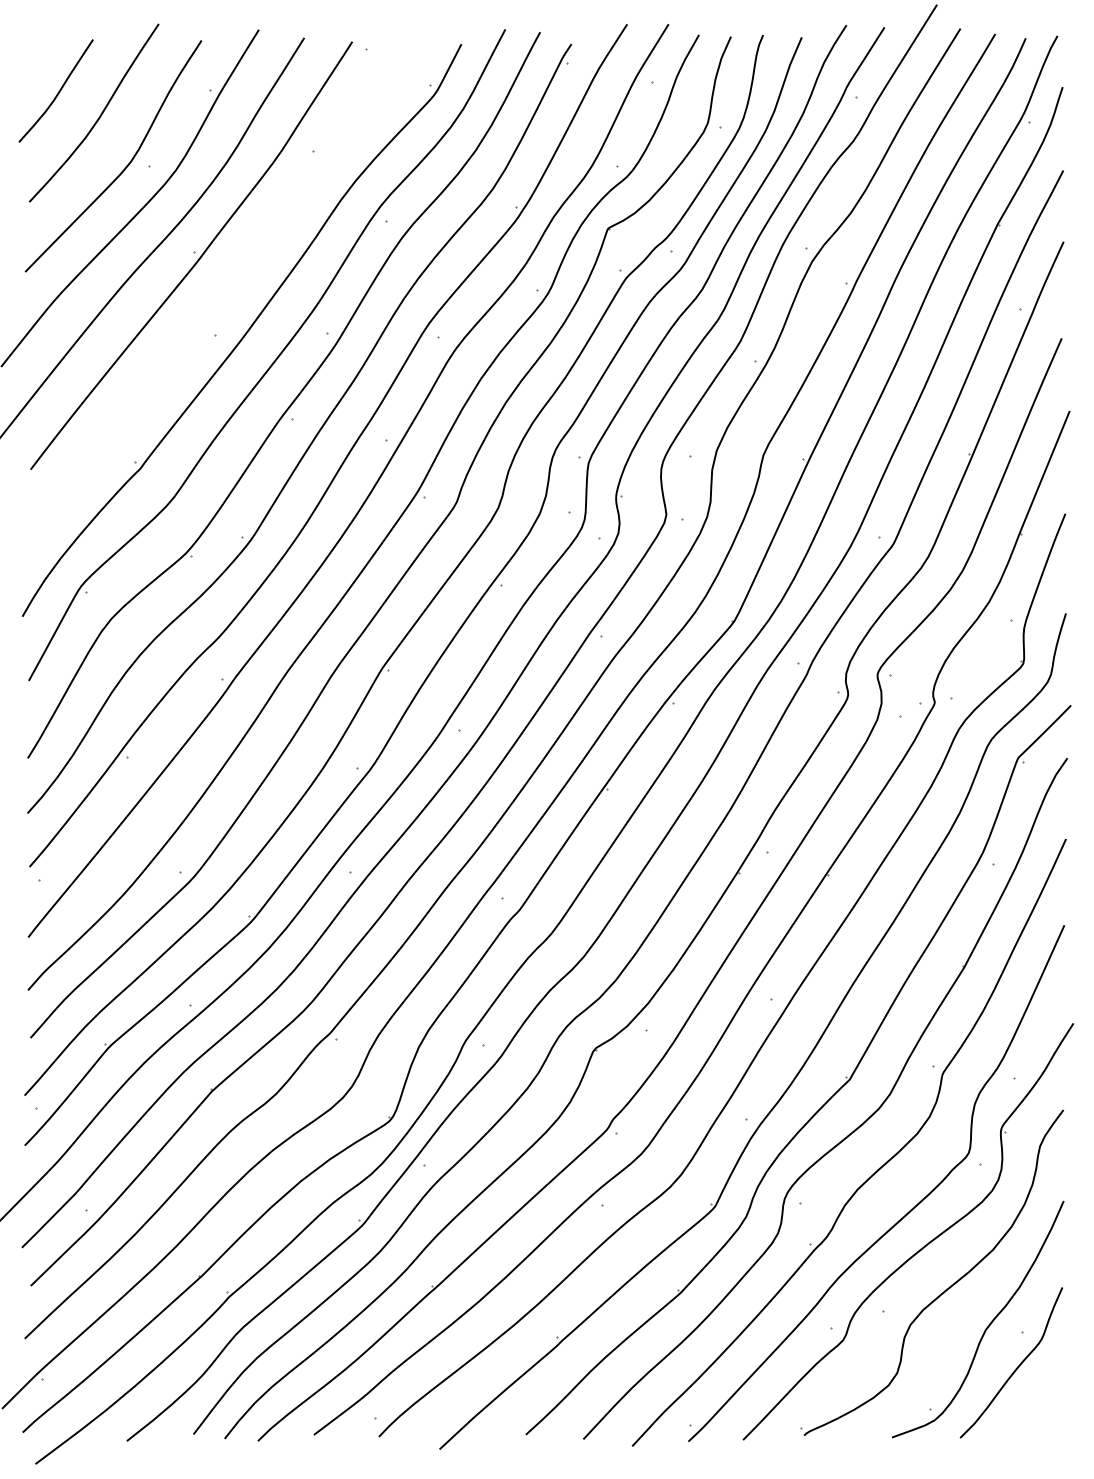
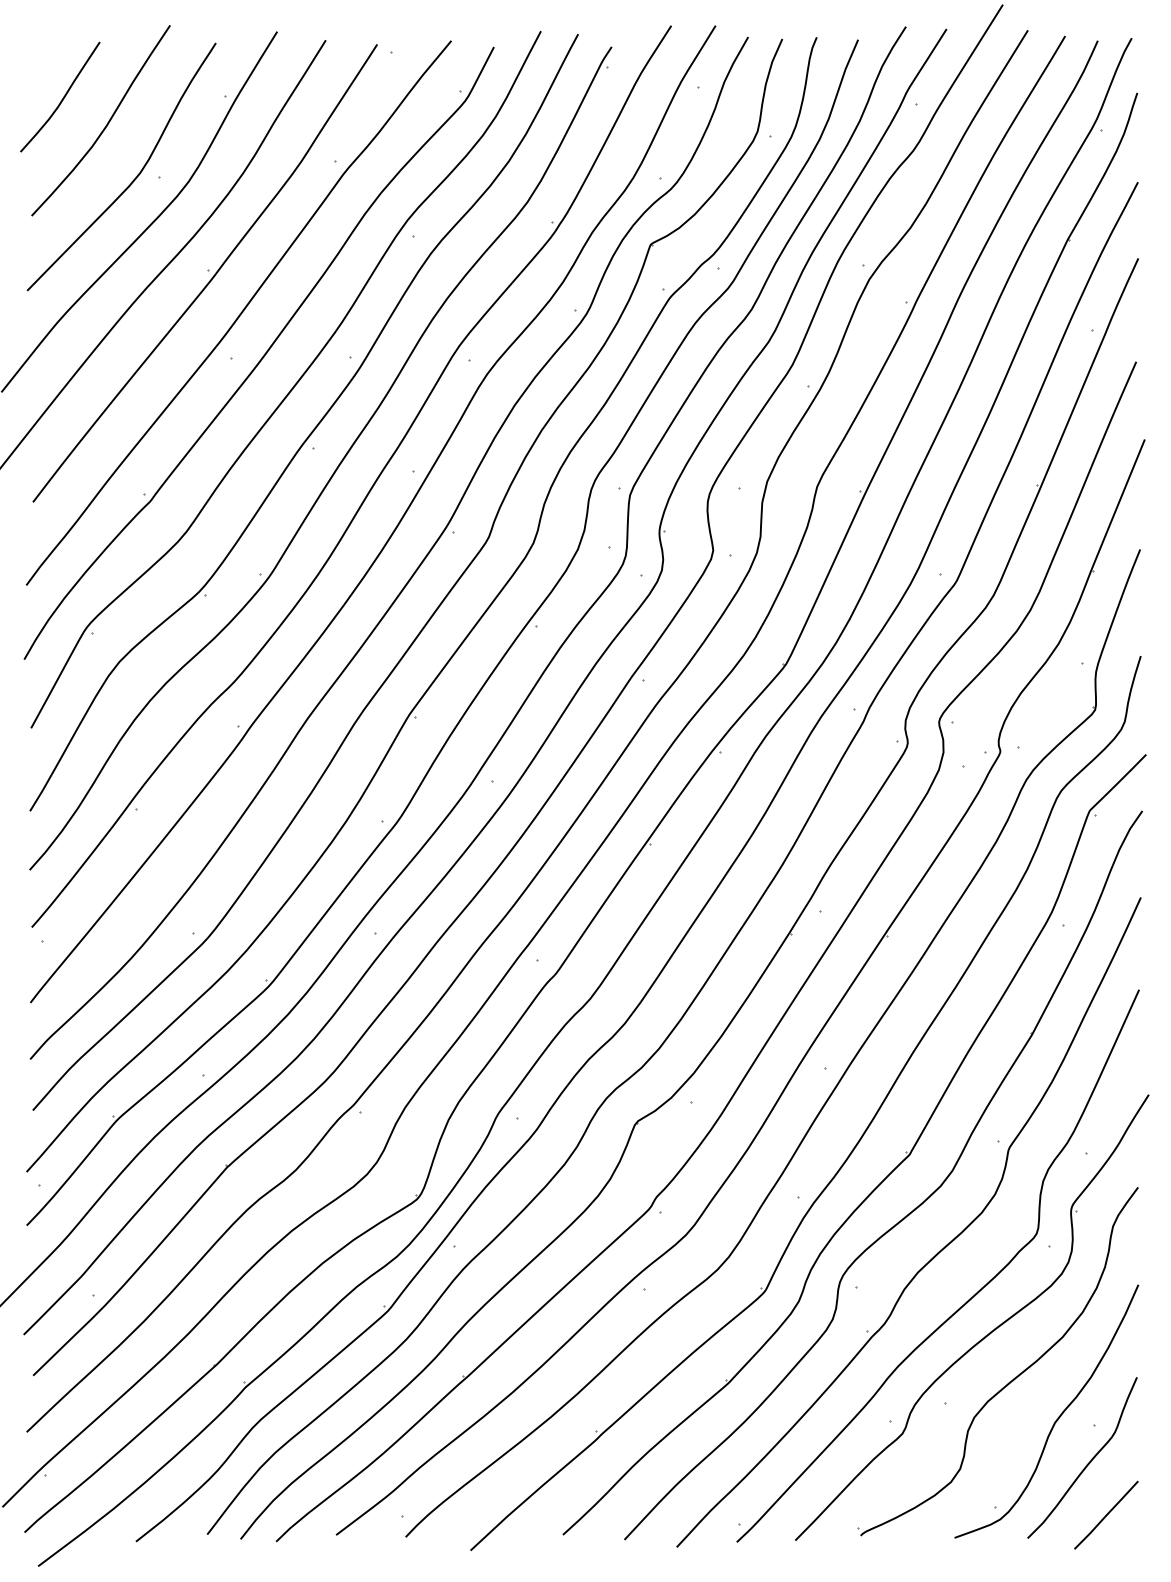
curve: (224, 292) -> (240, 312), added
line: (1033, 1415) -> (1106, 1514), added

